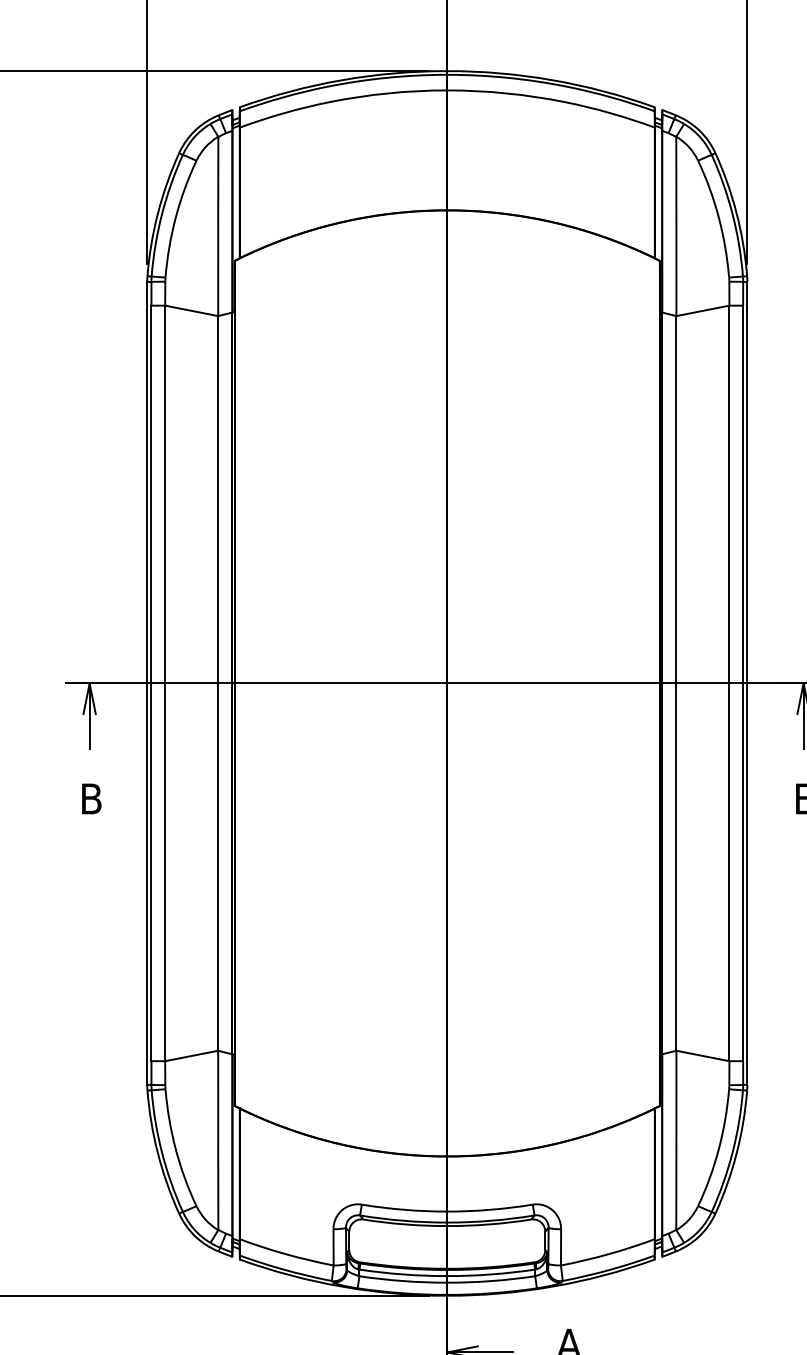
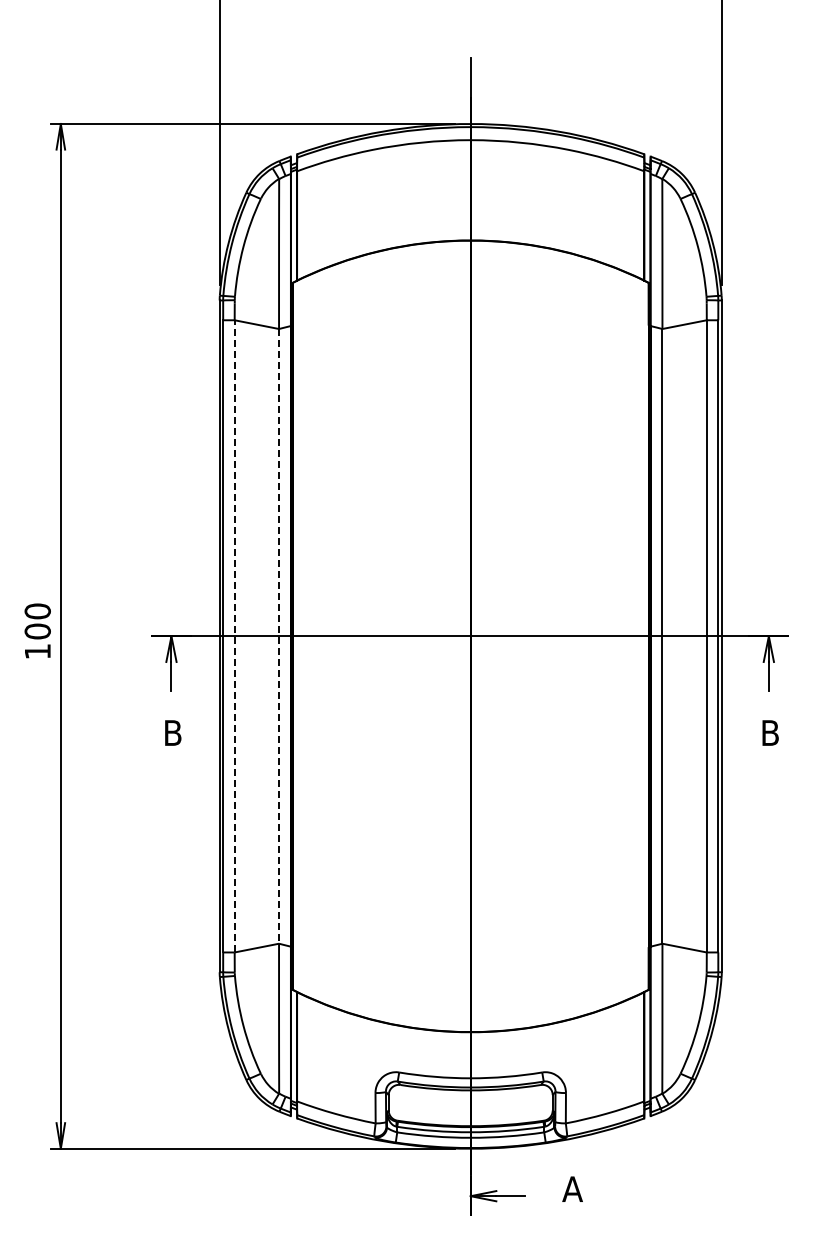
line: (164, 682) -> (234, 635), solid -> dashed
line: (218, 683) -> (279, 636), solid -> dashed

